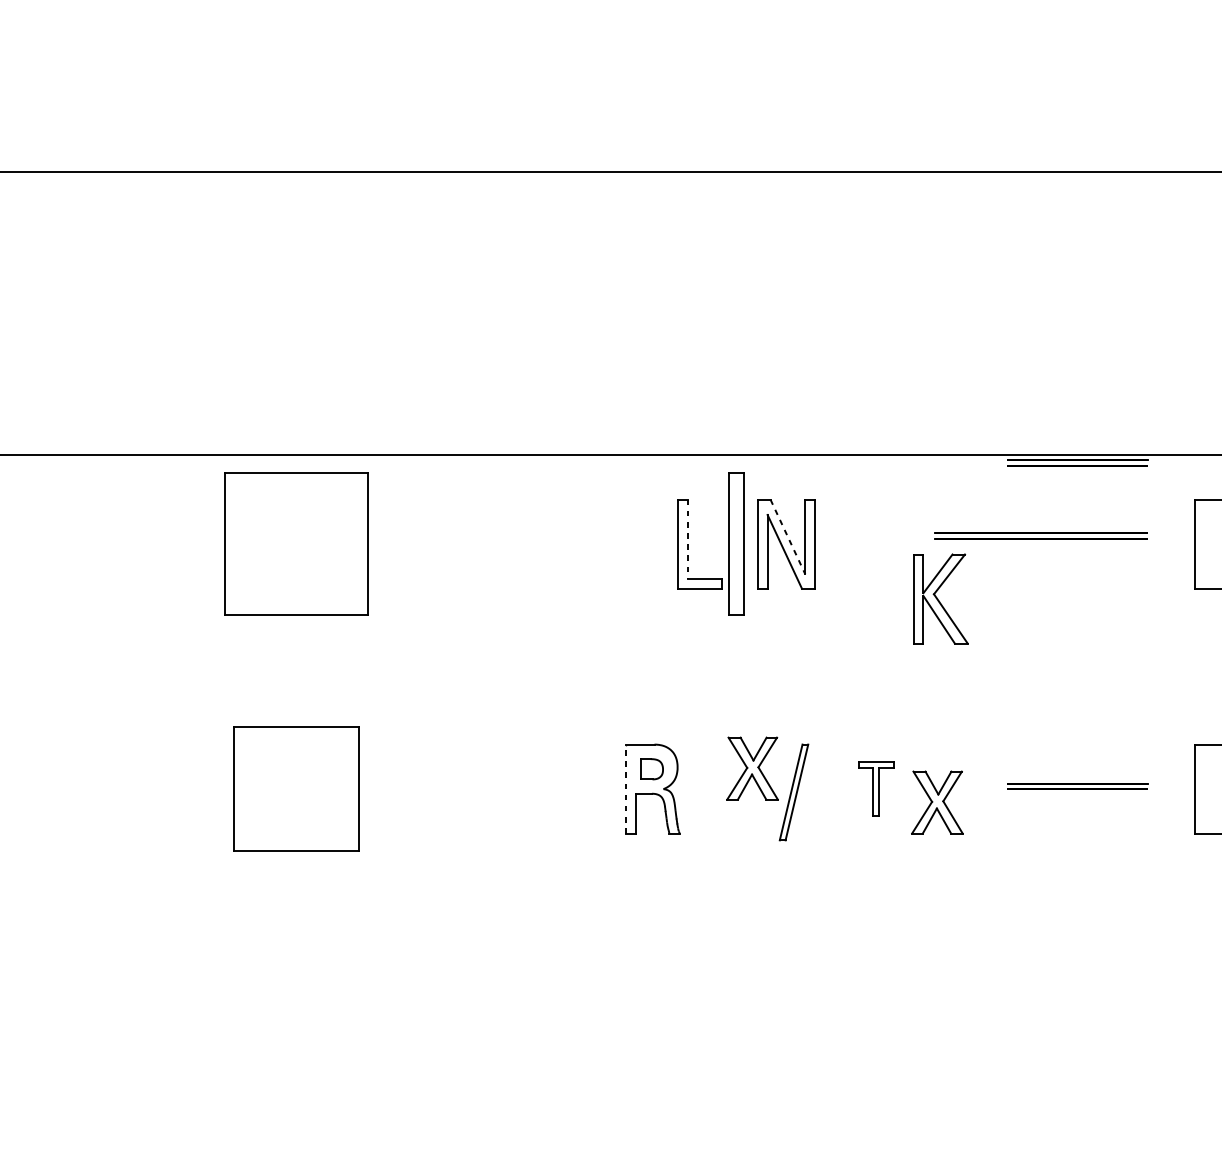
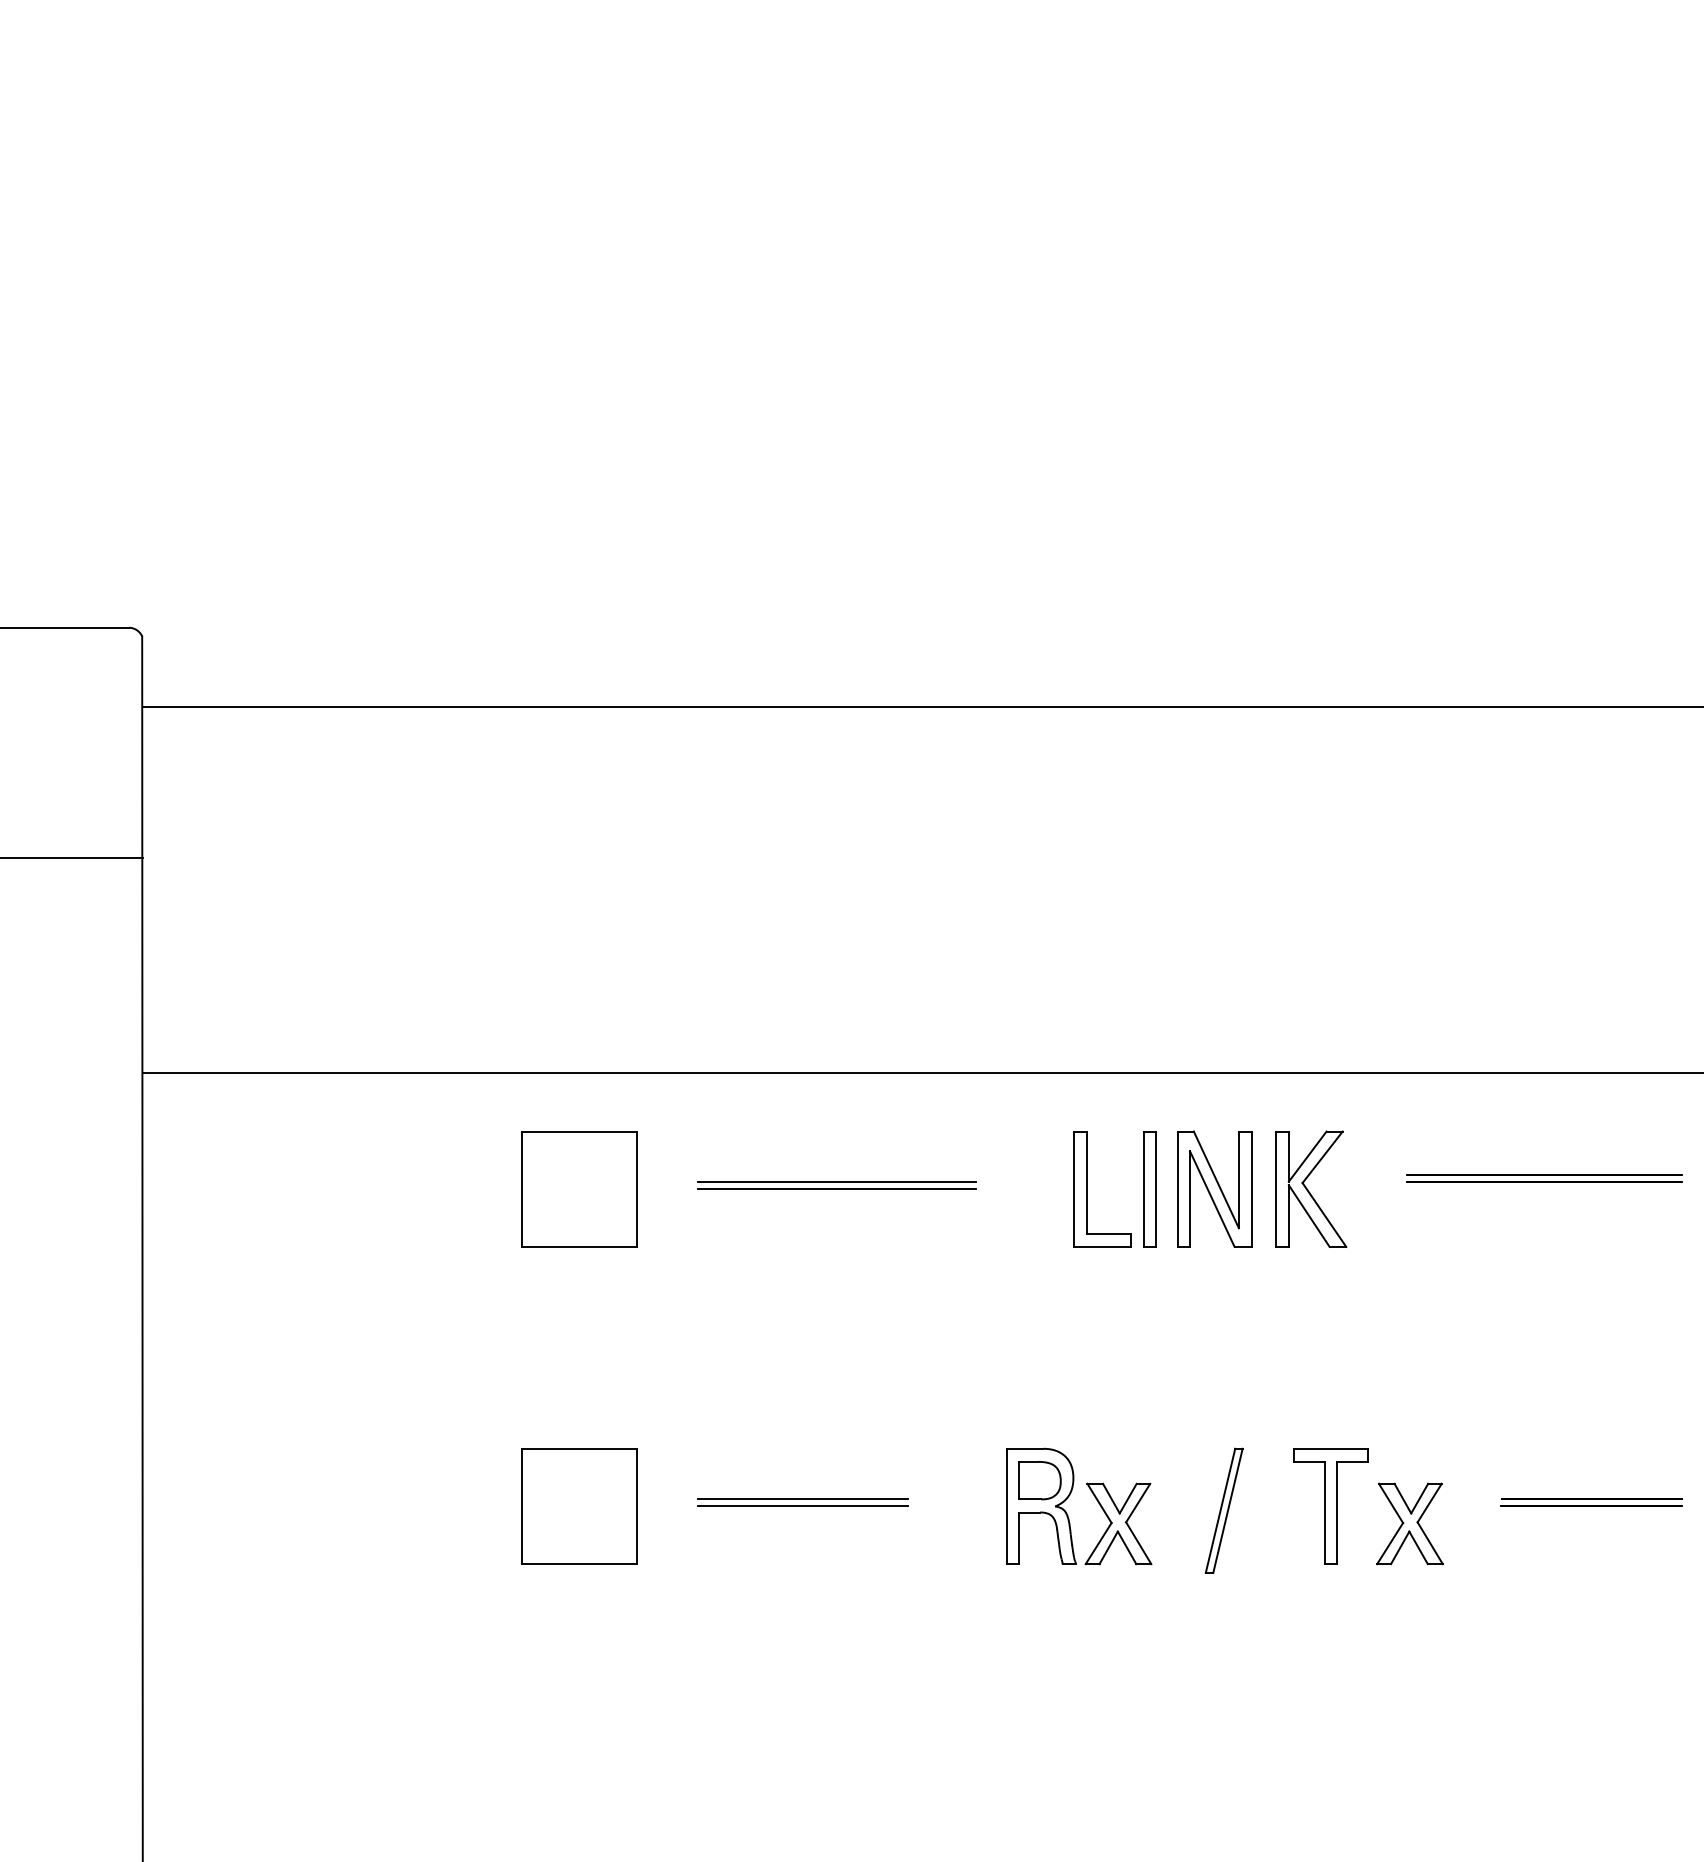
part: (1077, 462) -> (1591, 1083), removed
line: (788, 537) -> (1216, 1180), dashed -> solid
line: (494, 539) -> (836, 1182), added
line: (688, 539) -> (1087, 1183), dashed -> solid
part: (296, 544) -> (579, 1189), size x0.62
line: (494, 544) -> (836, 1189), added
part: (736, 544) -> (1149, 1189), size x0.62
part: (940, 598) -> (1311, 1188), moved
part: (752, 768) -> (1118, 1523), moved
part: (651, 769) -> (1039, 1480), size x1.43
line: (468, 783) -> (802, 1499), added
part: (296, 789) -> (579, 1506), size x0.71
line: (468, 789) -> (802, 1506), added
line: (625, 789) -> (1006, 1506), dashed -> solid
part: (876, 789) -> (1330, 1506), size x1.67

